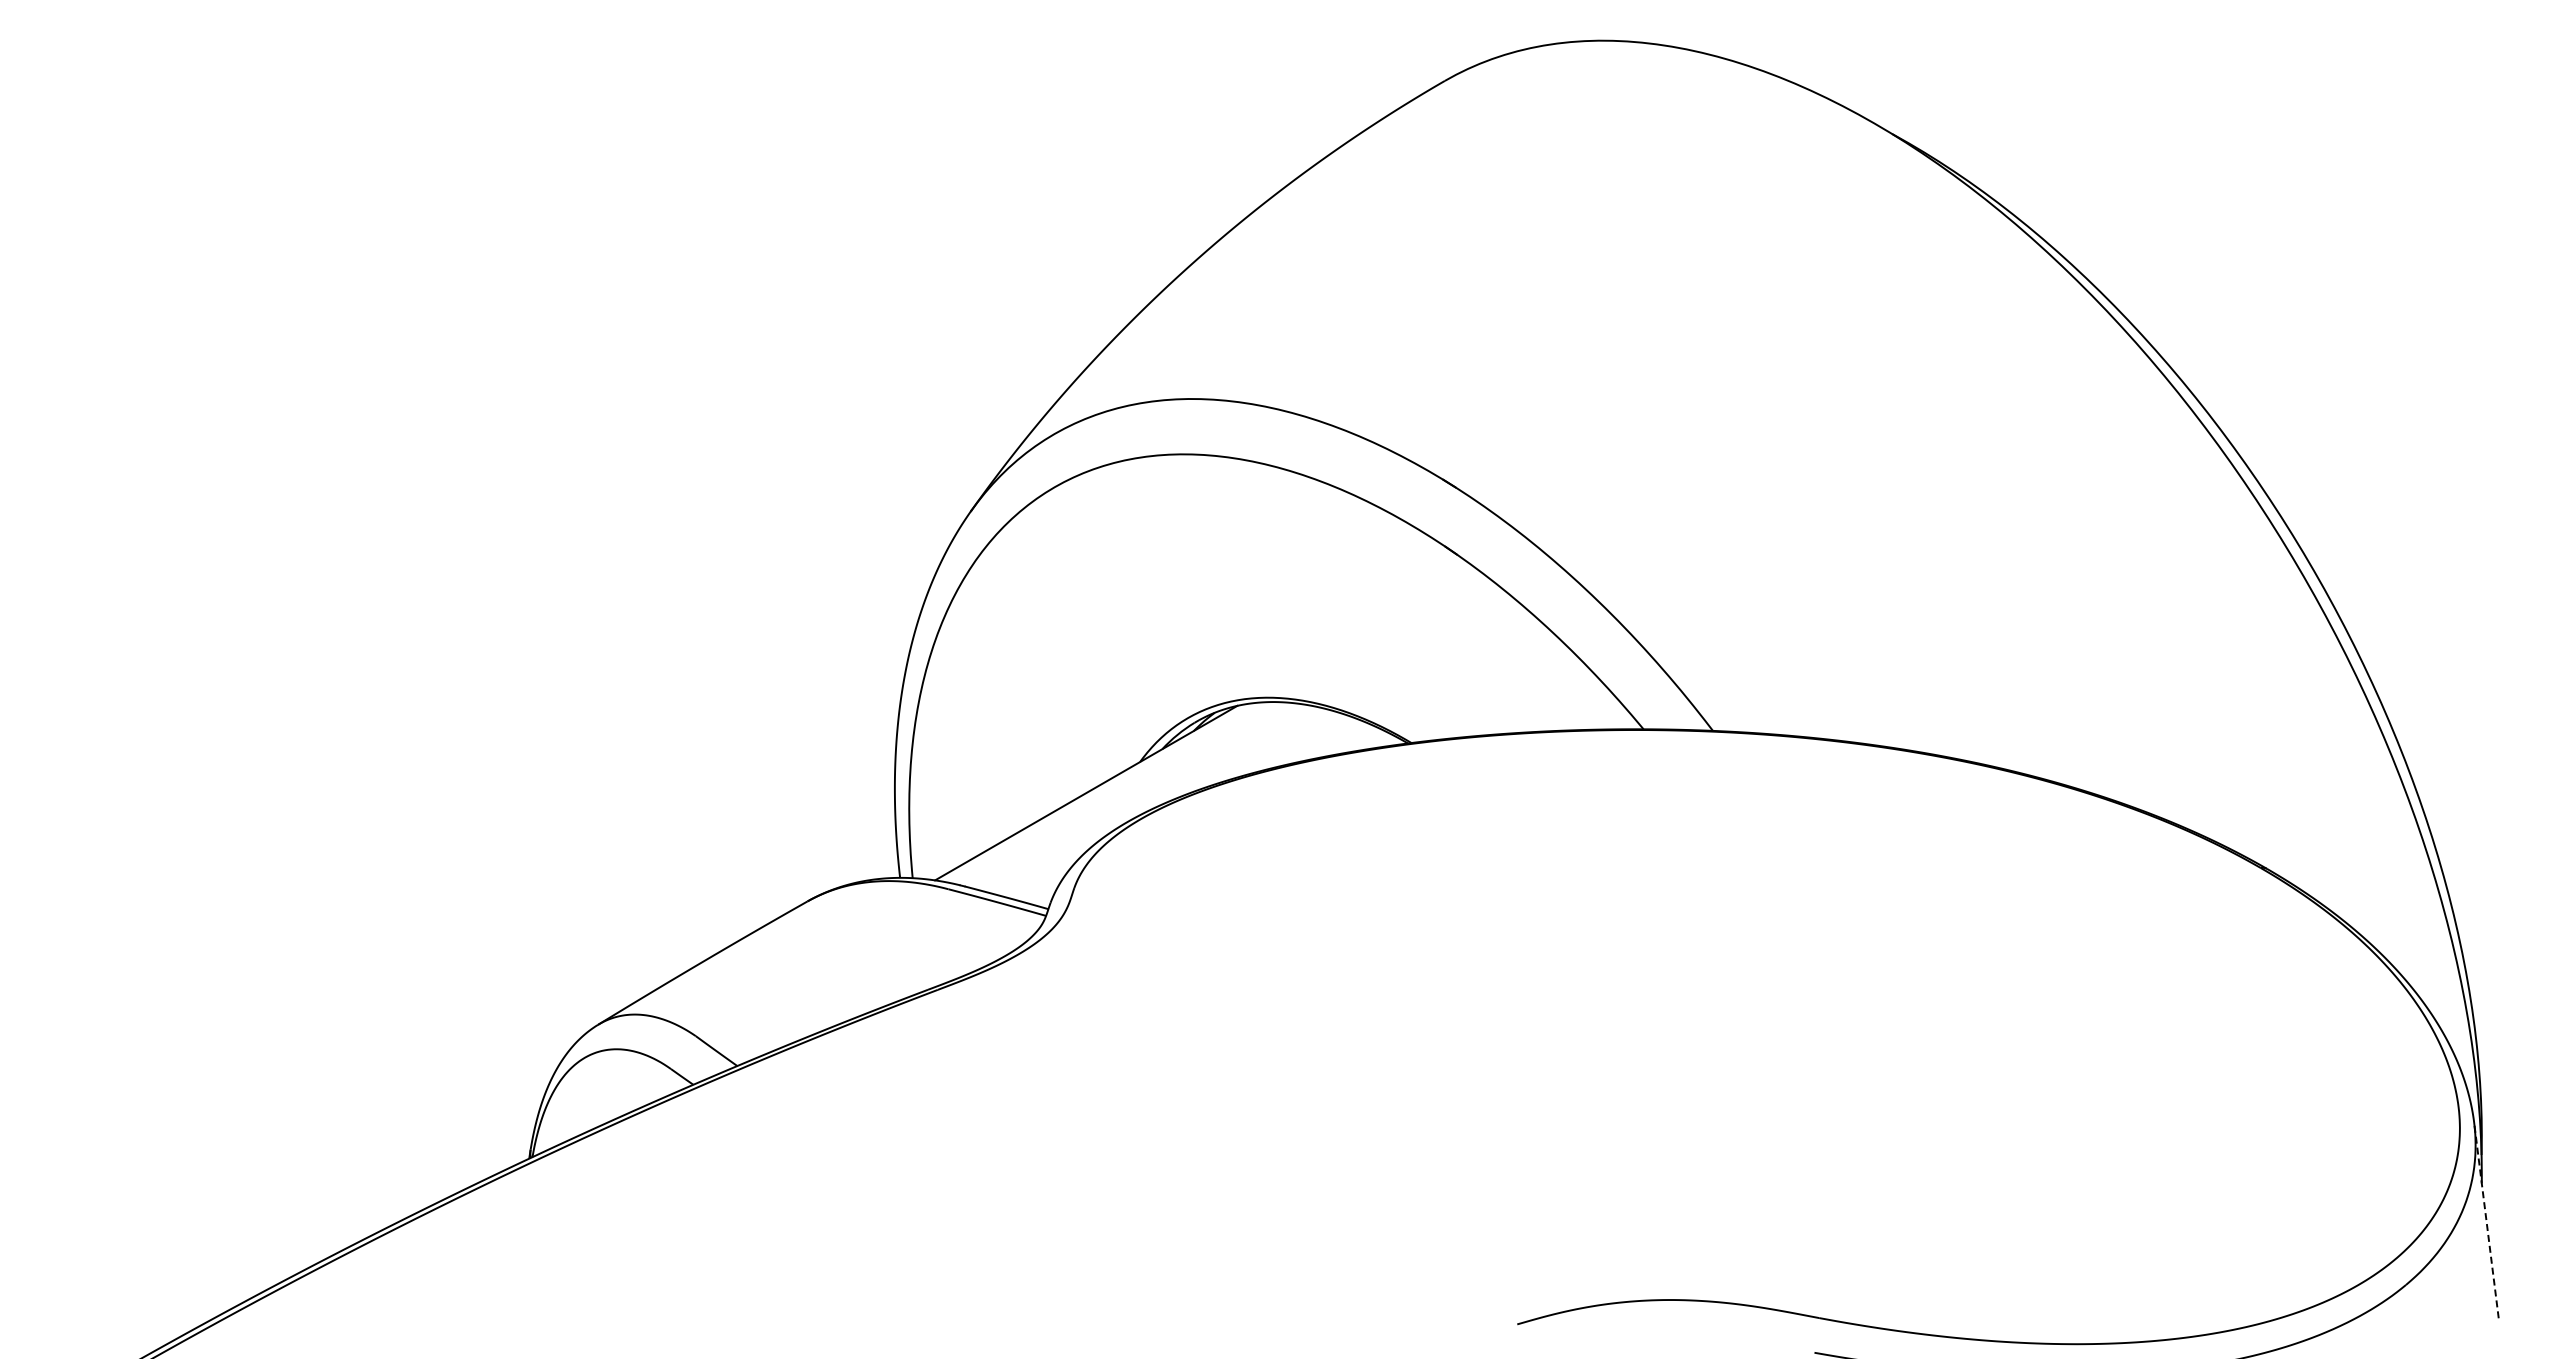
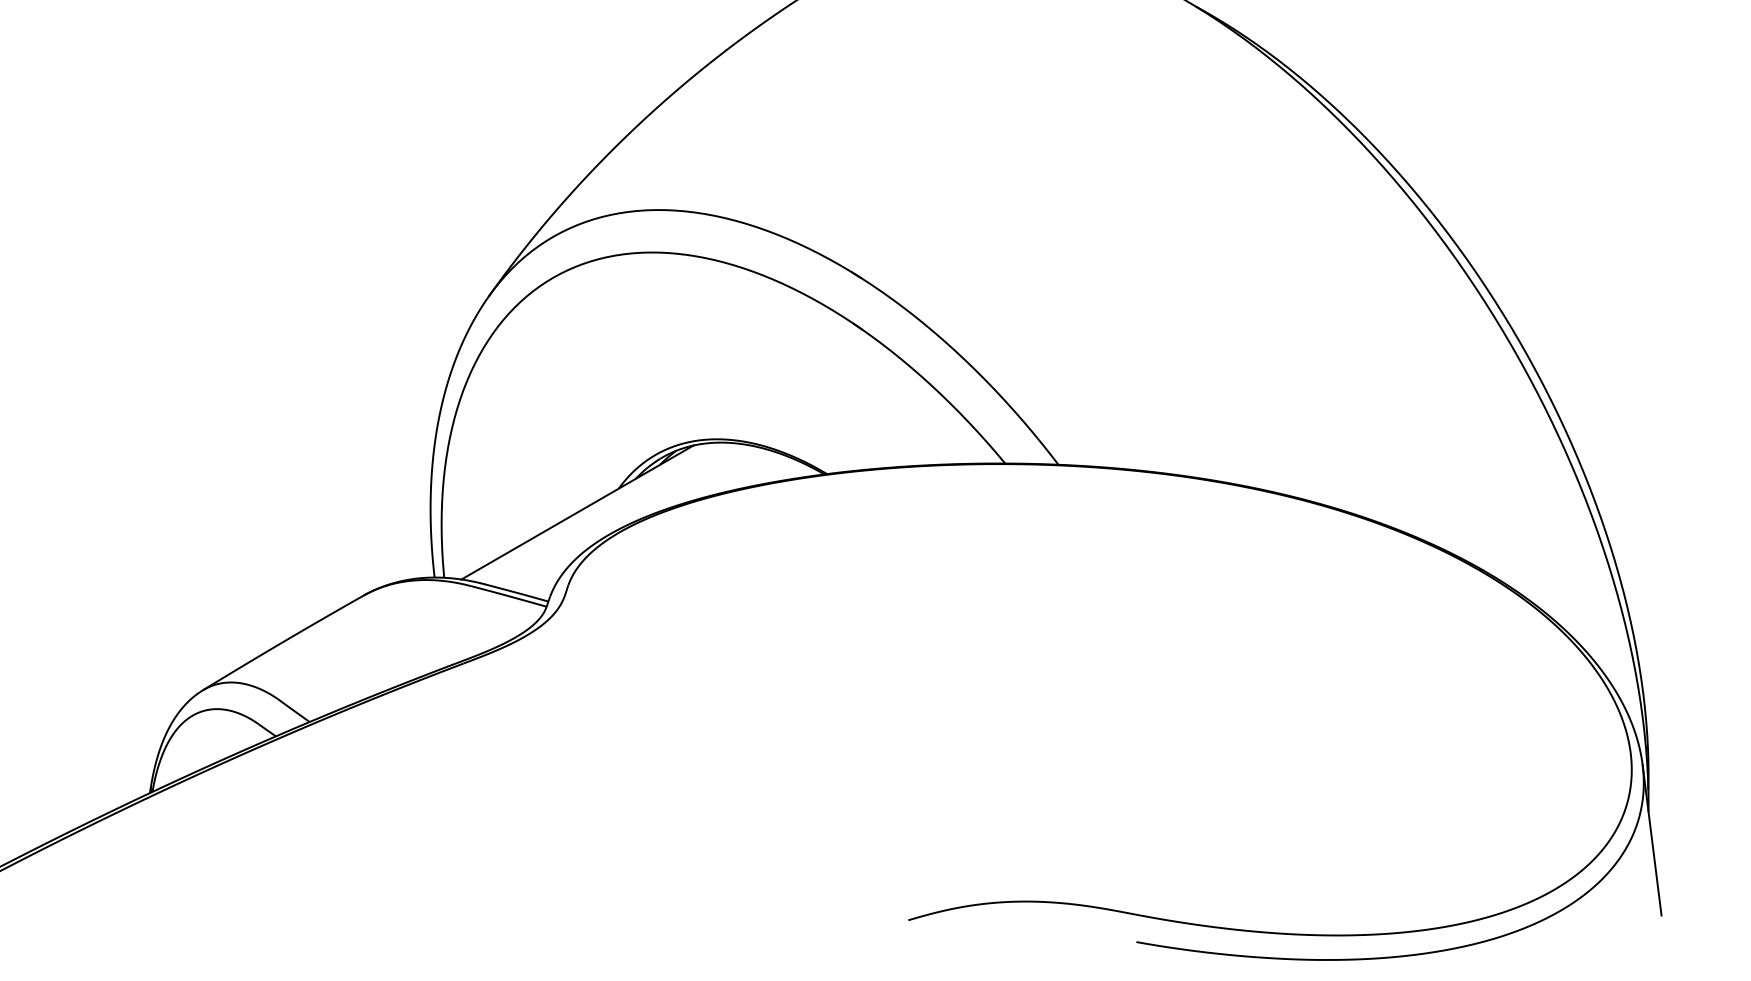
line: (2486, 1220) -> (1652, 840), dashed -> solid

